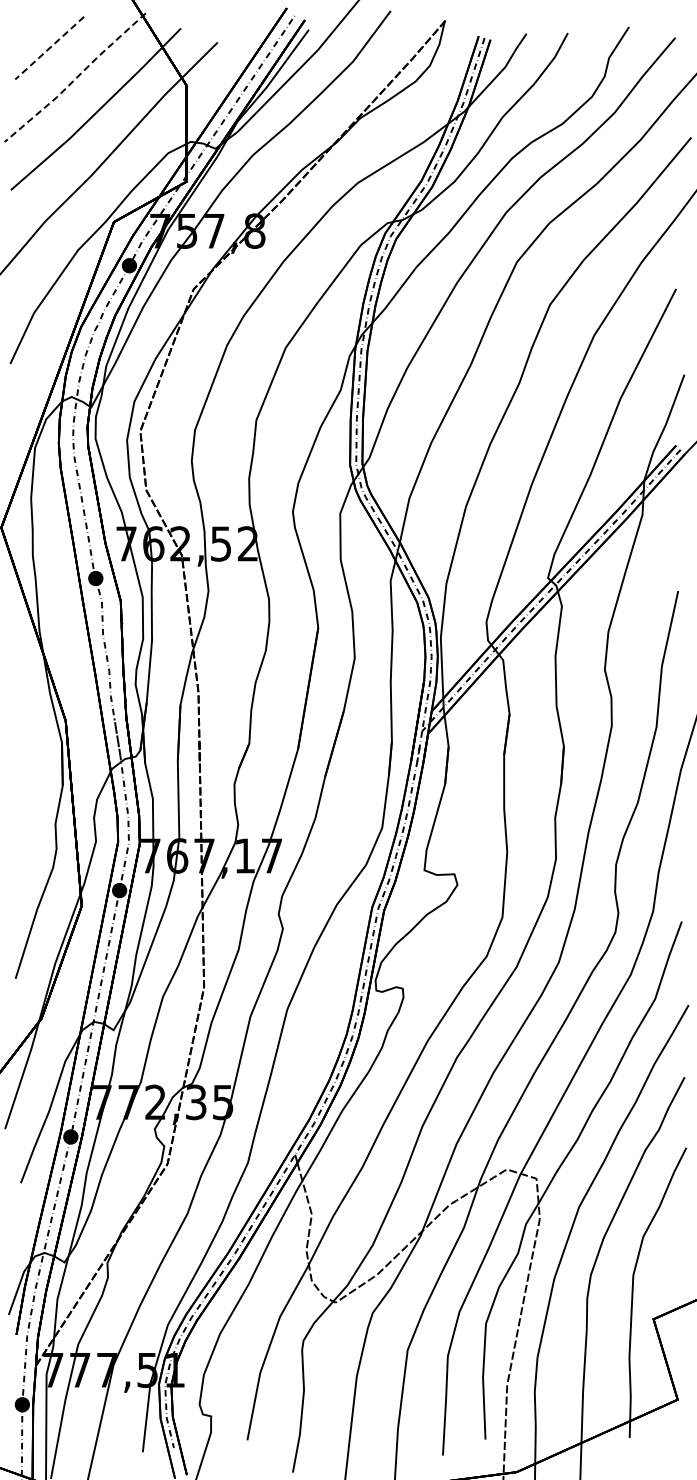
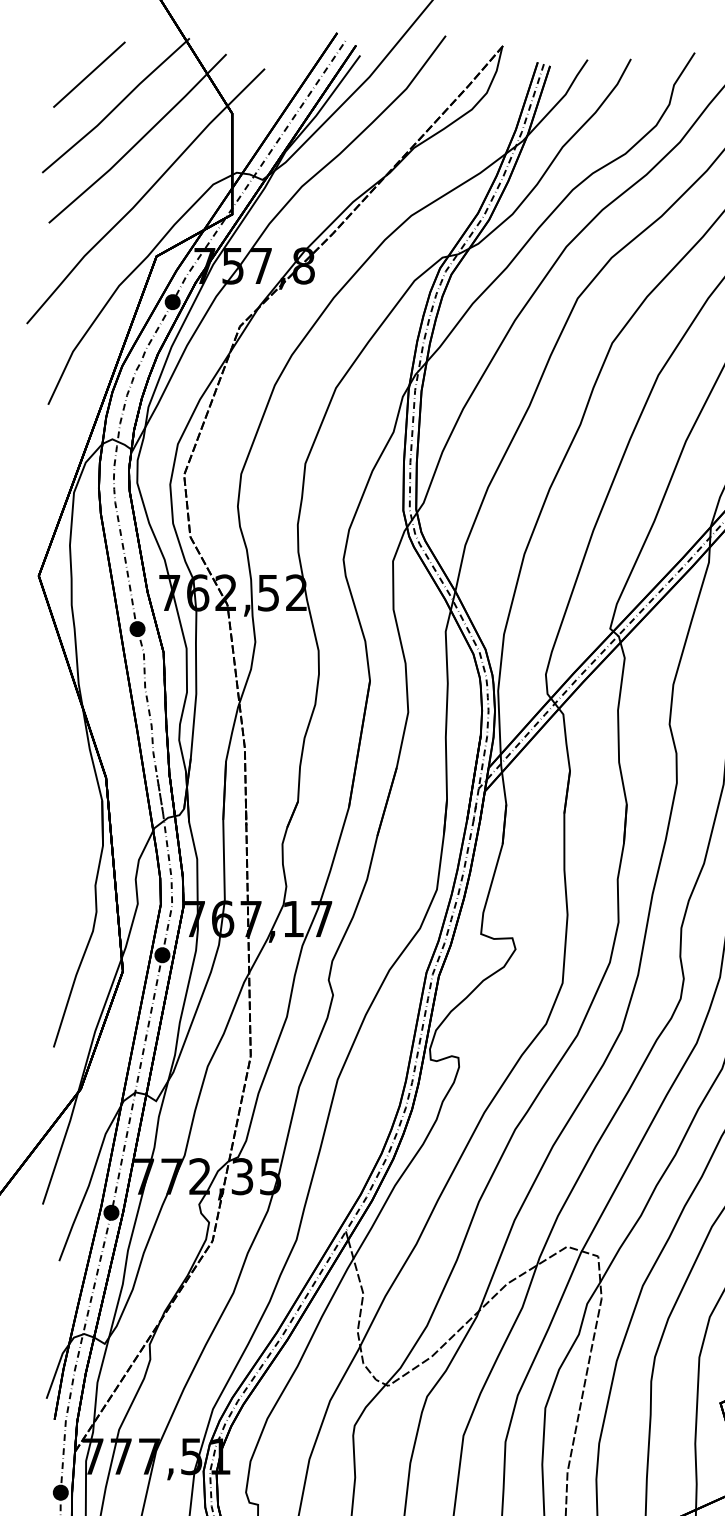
line: (49, 48) -> (89, 75), dashed -> solid
line: (75, 78) -> (116, 106), dashed -> solid

